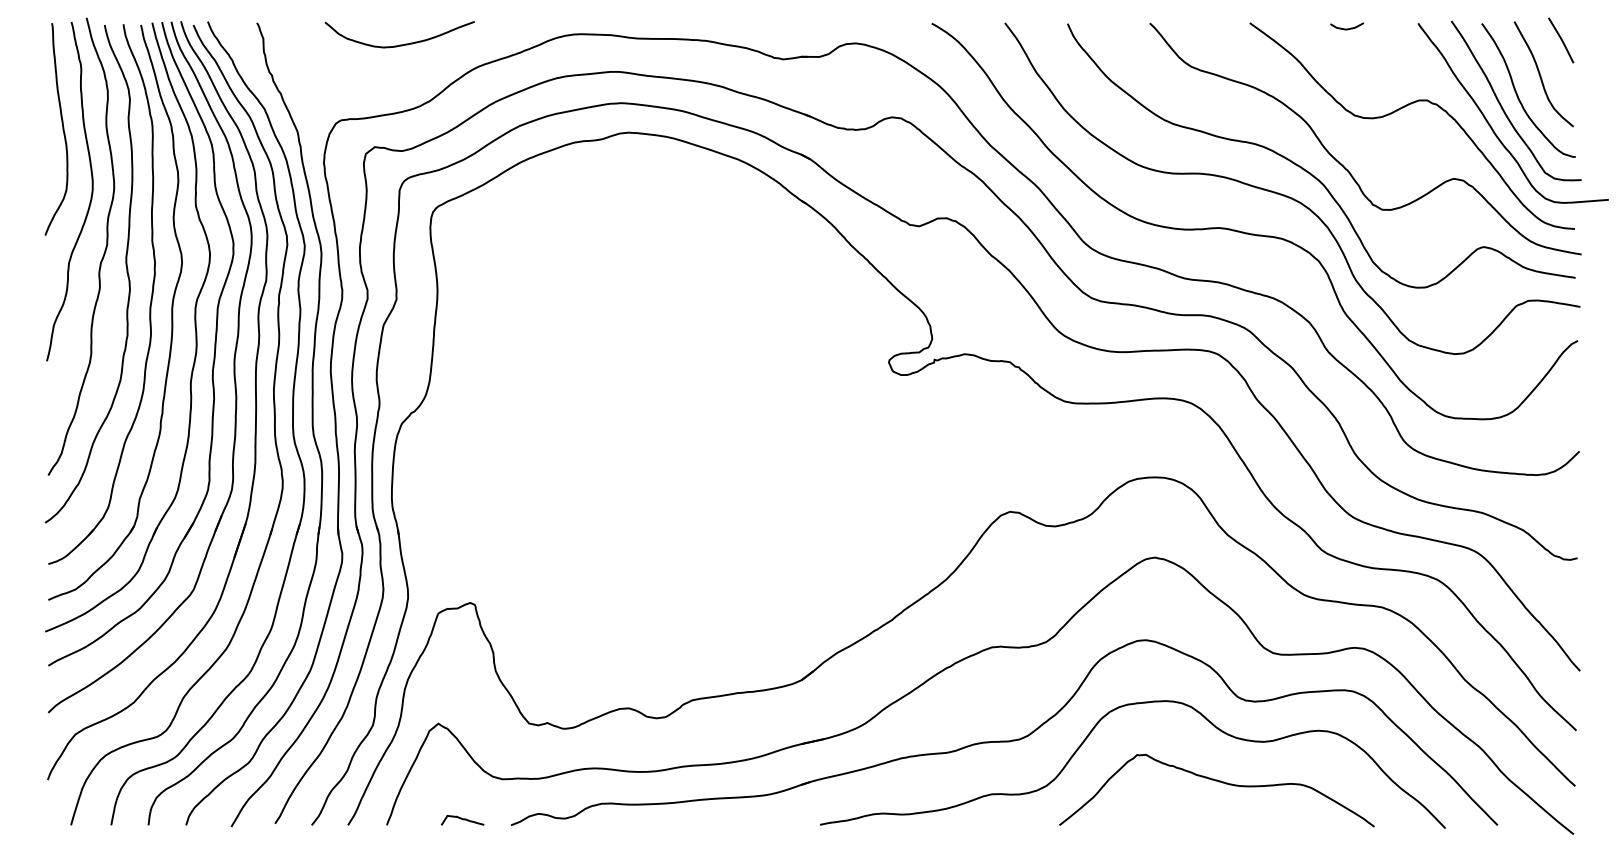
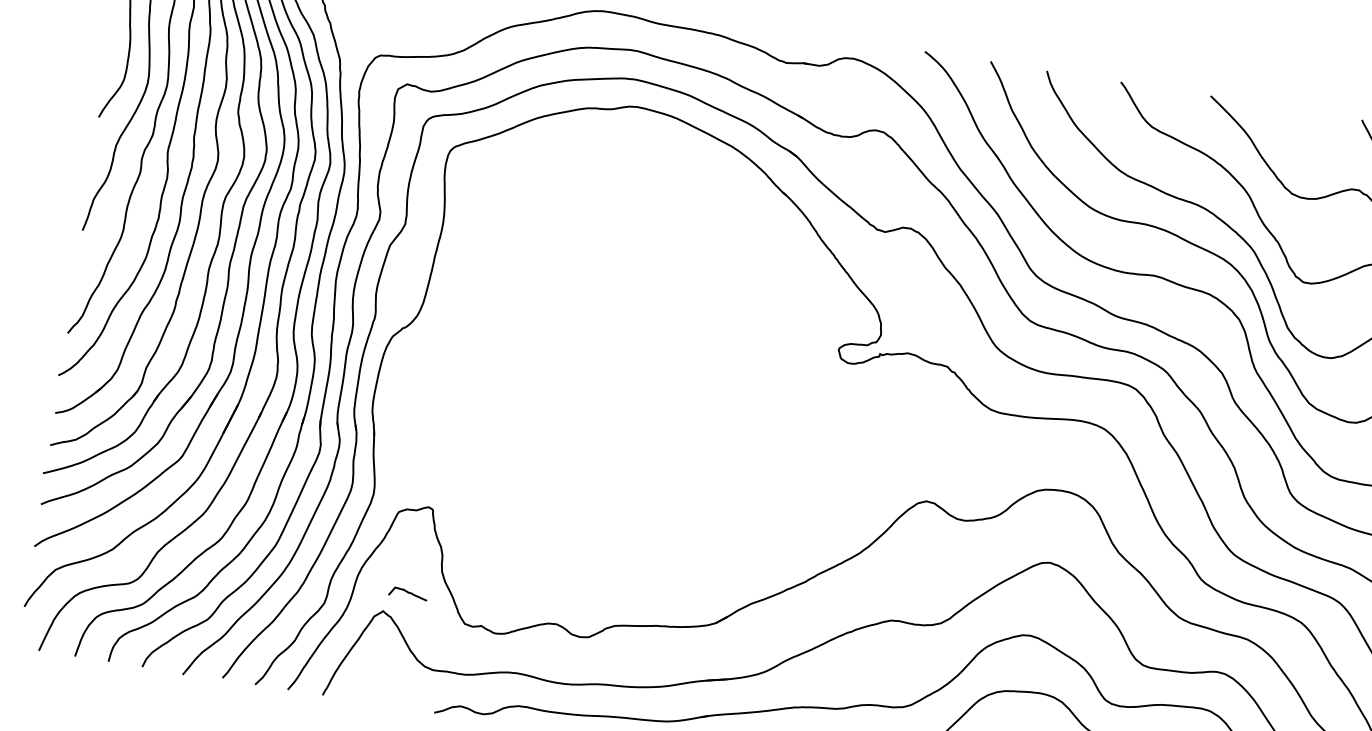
curve: (1347, 28) -> (1297, 114), removed
curve: (462, 819) -> (408, 592), moved

